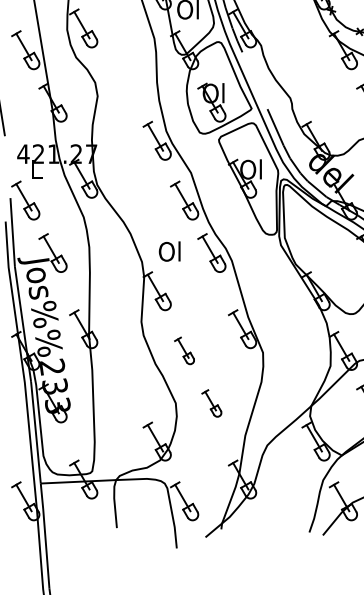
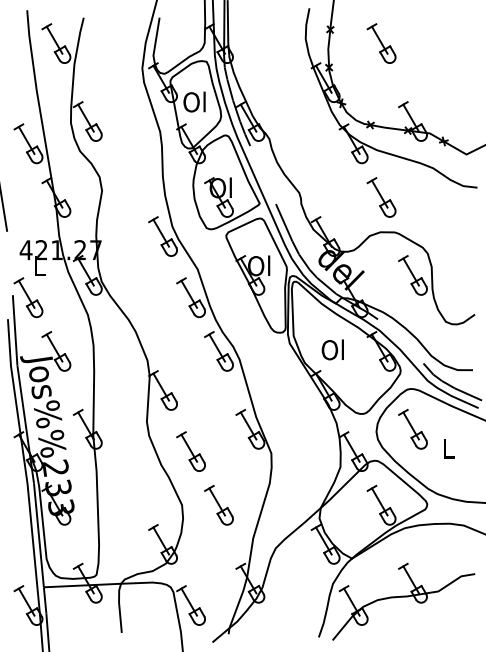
text: (169, 251) -> (332, 349), moved
part: (184, 350) -> (190, 451), size x1.43
part: (211, 403) -> (218, 505), size x1.43

